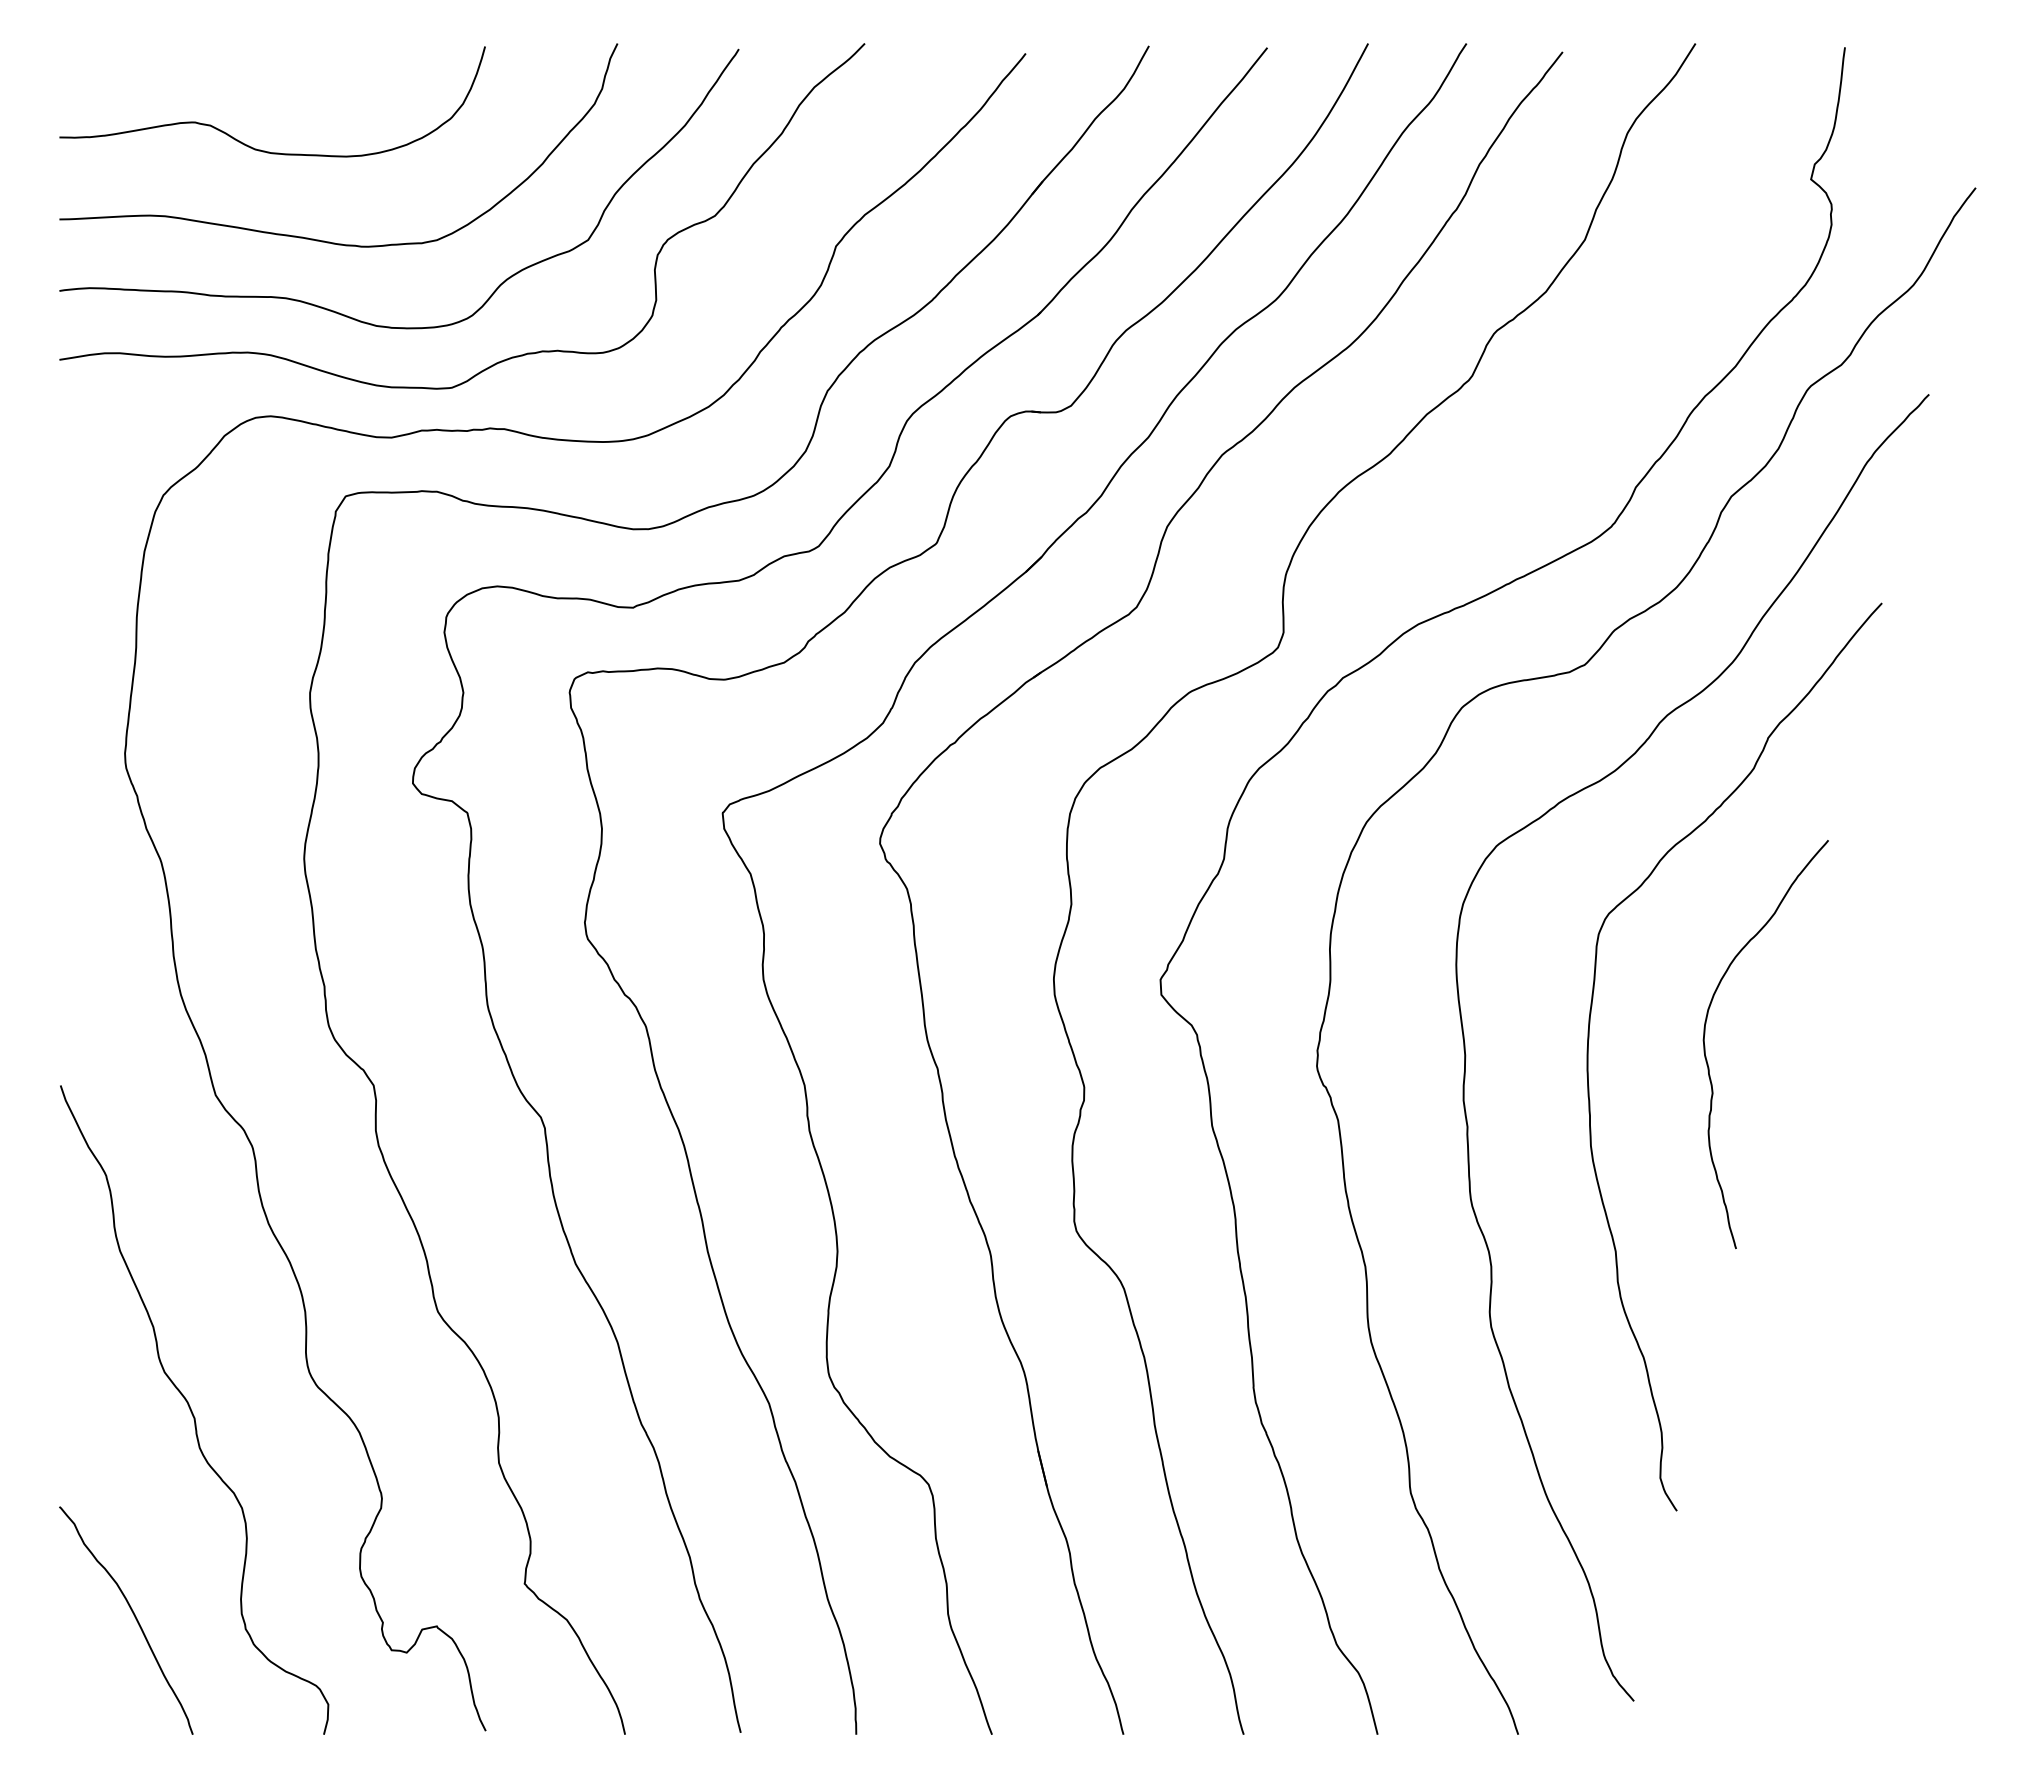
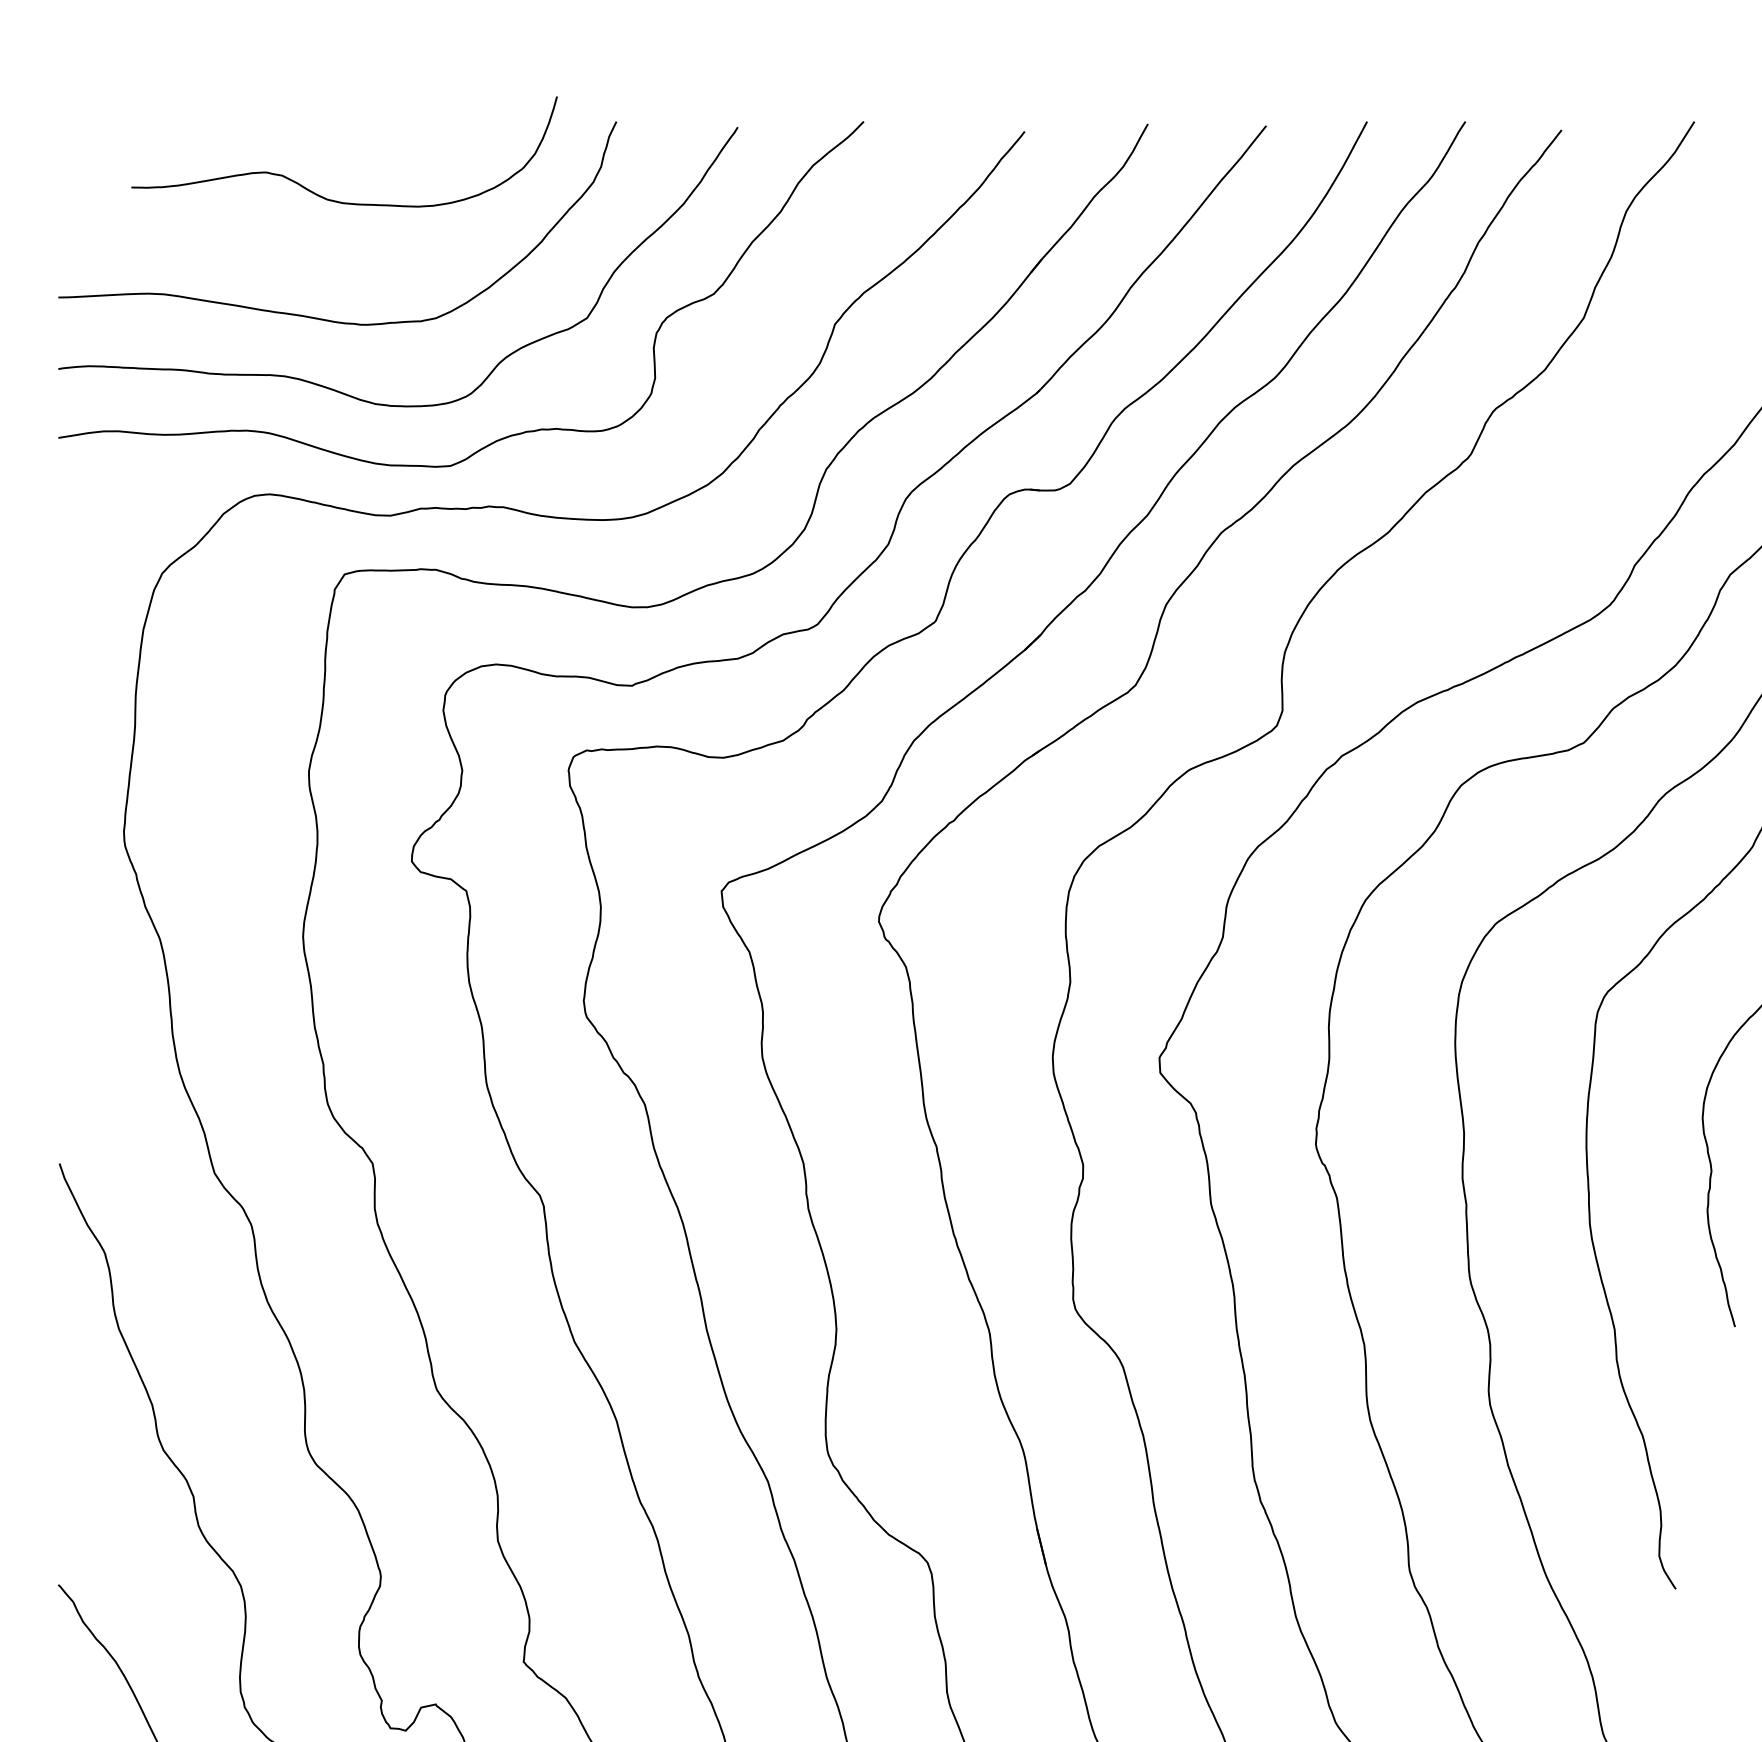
curve: (260, 149) -> (332, 199), moved

